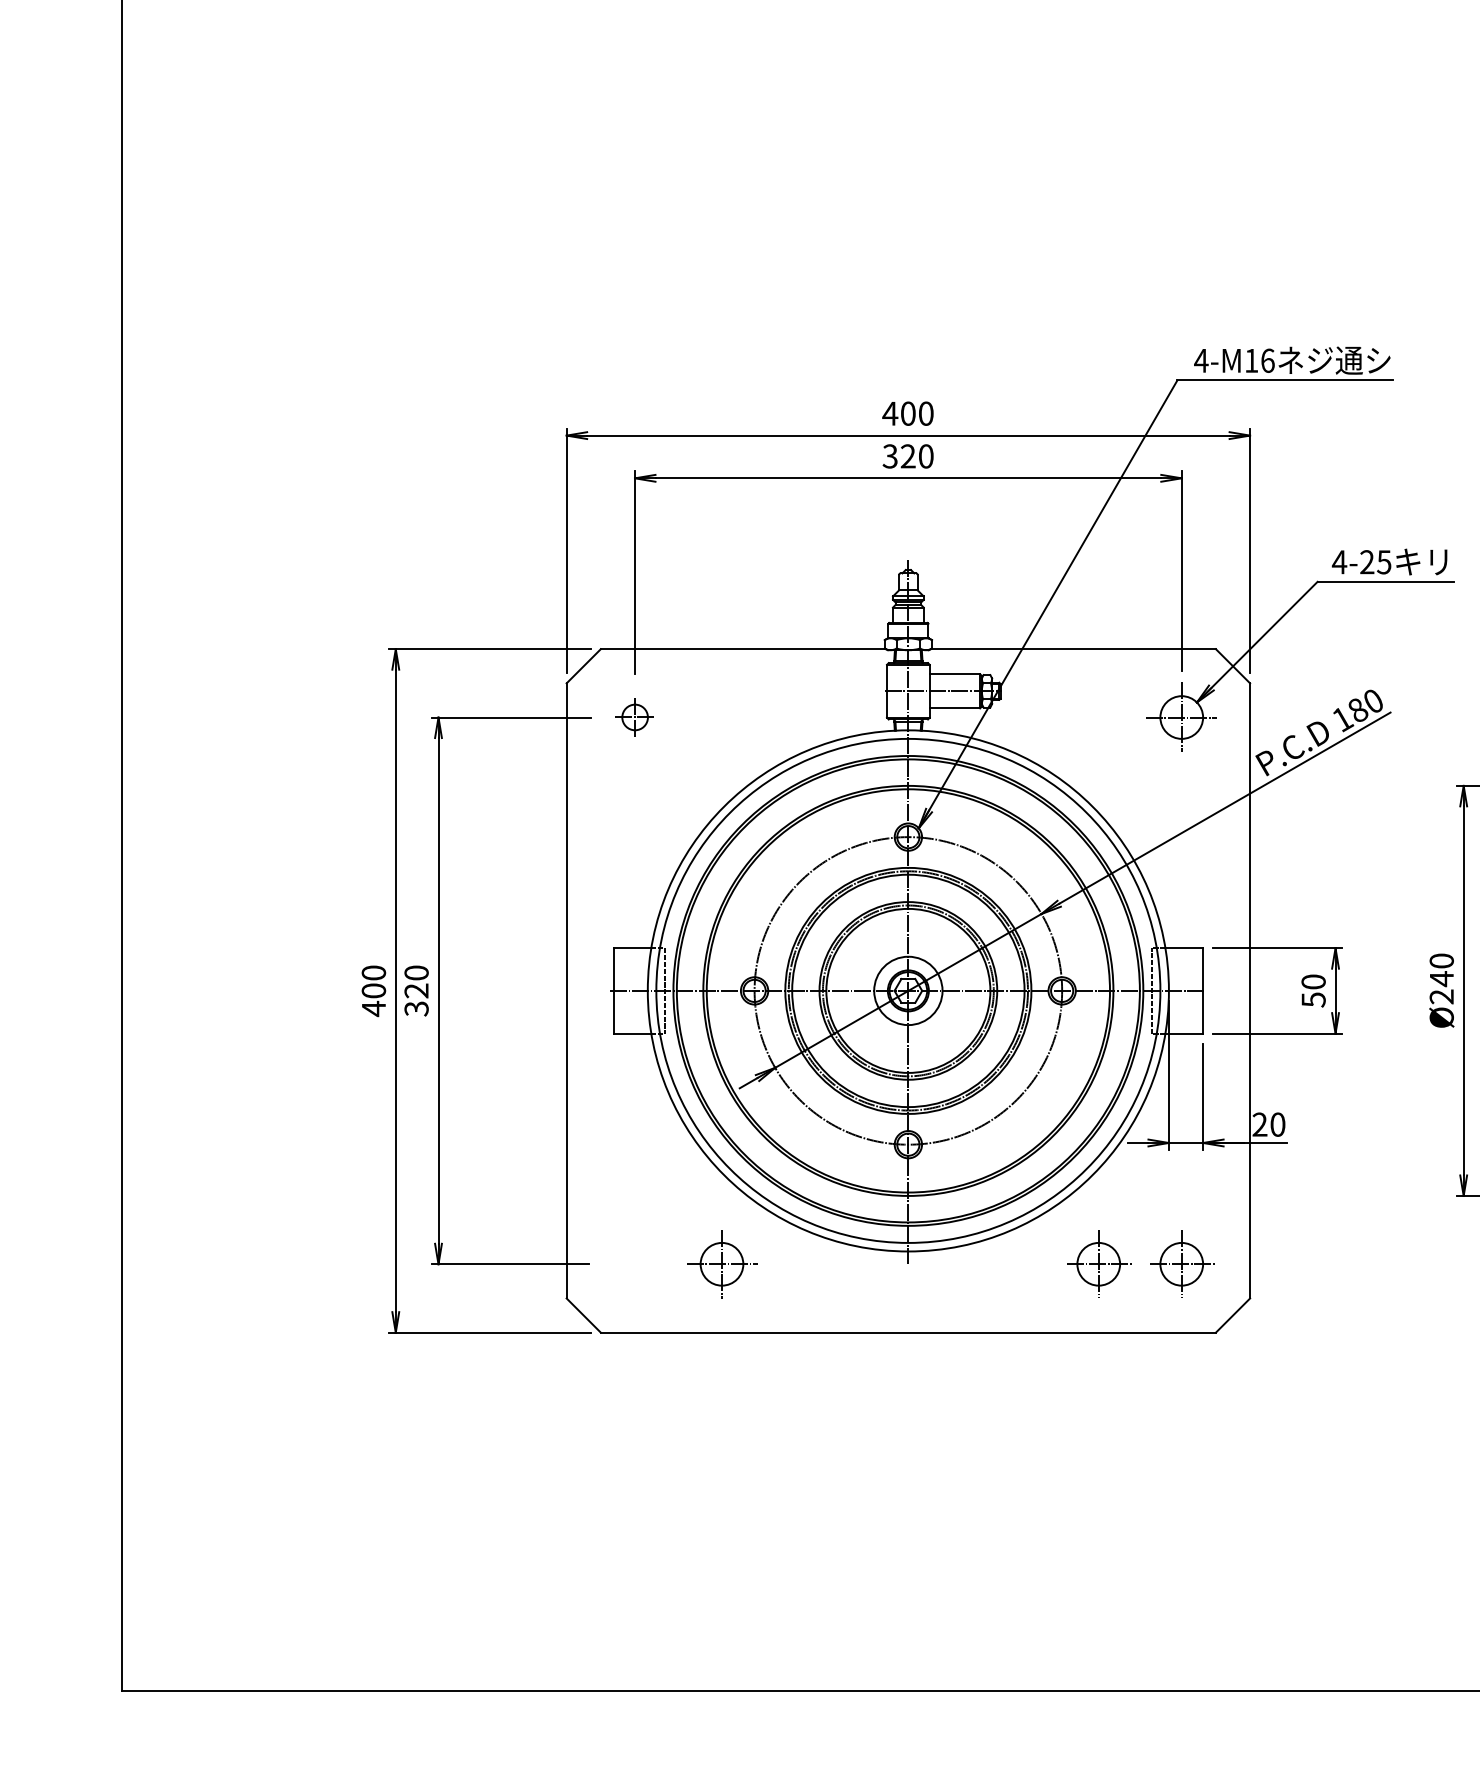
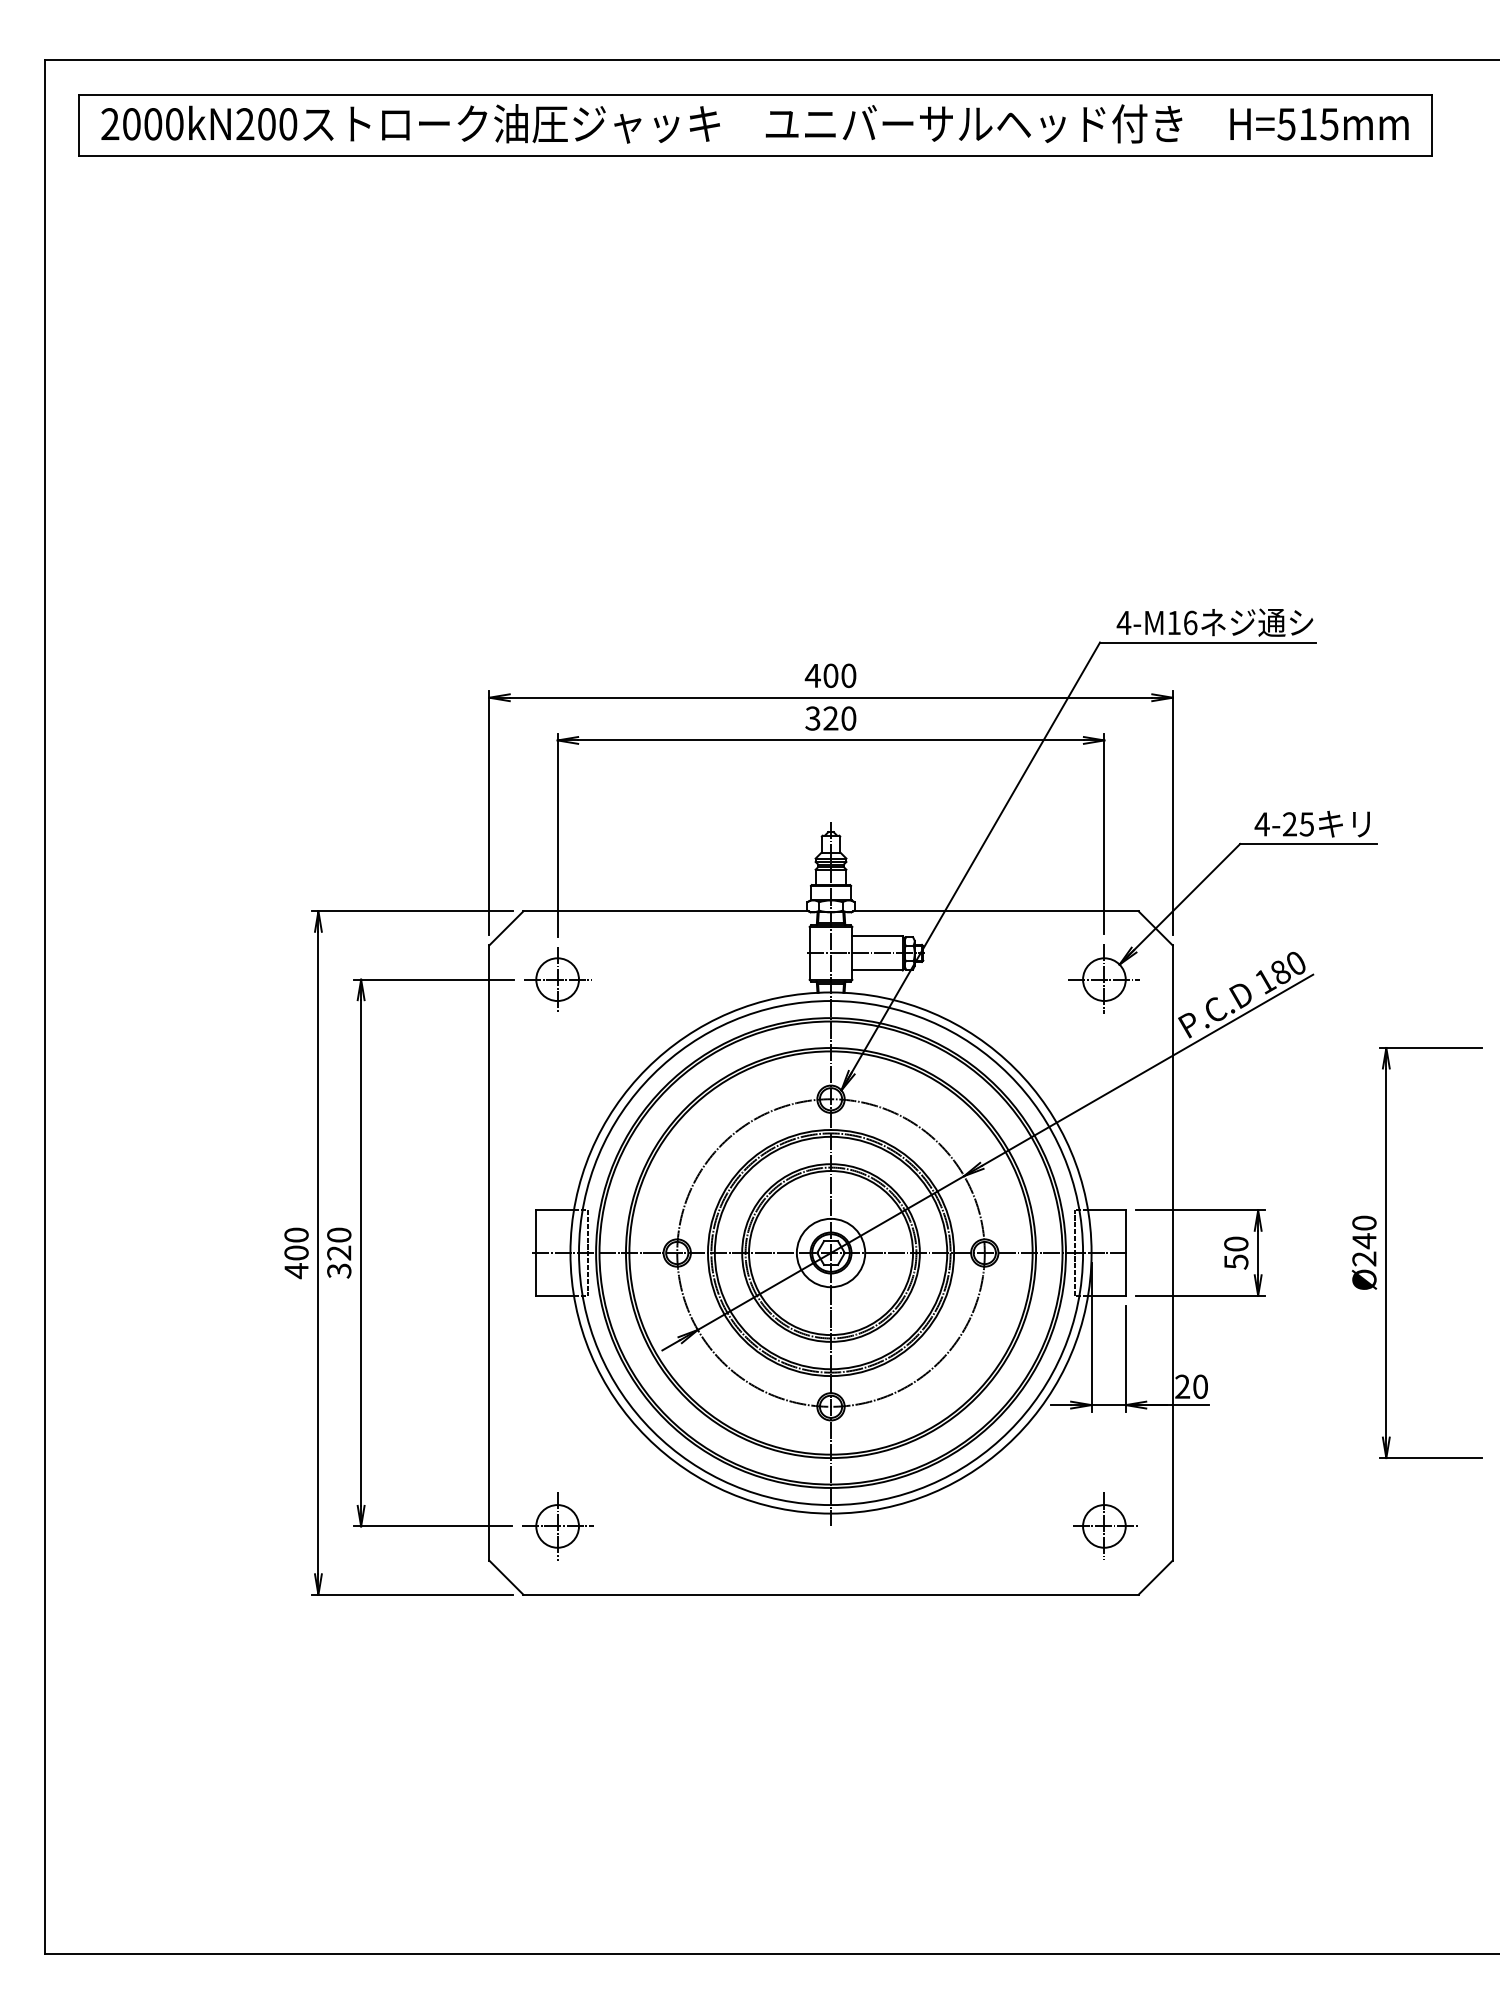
part: (634, 717) -> (557, 979), size x1.67
part: (1099, 1263) -> (1022, 1525), removed
part: (721, 1264) -> (557, 1526), moved

